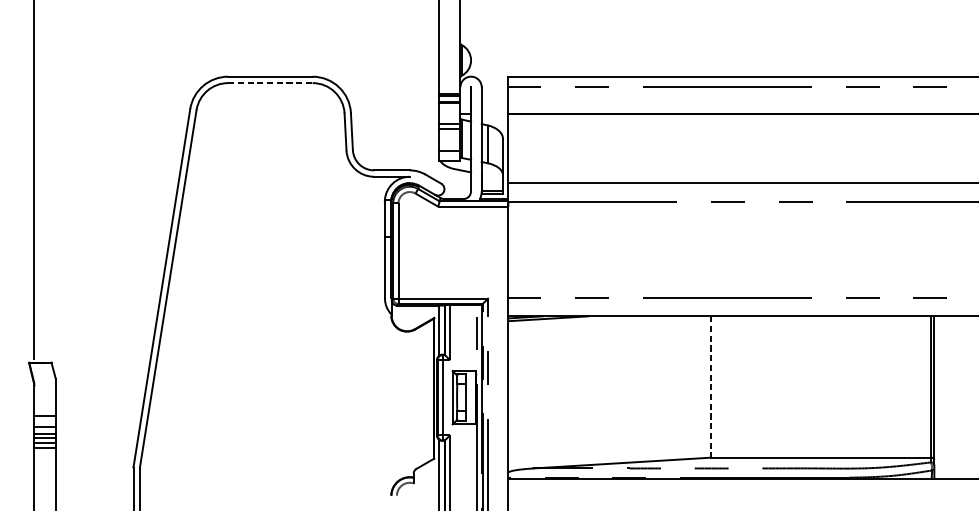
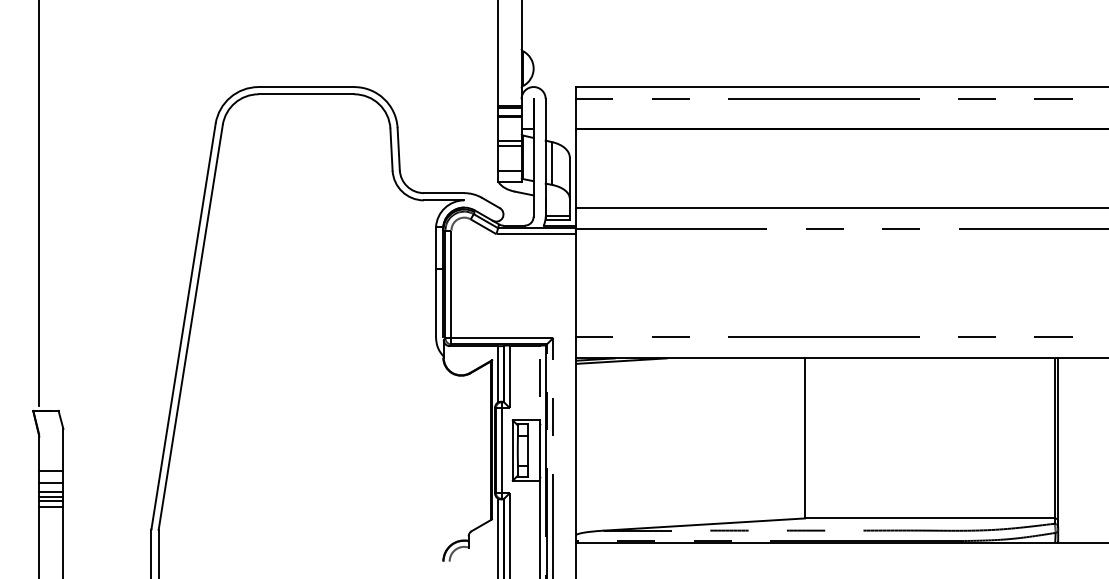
line: (270, 83) -> (306, 94), dashed -> solid
line: (710, 387) -> (804, 438), dashed -> solid

